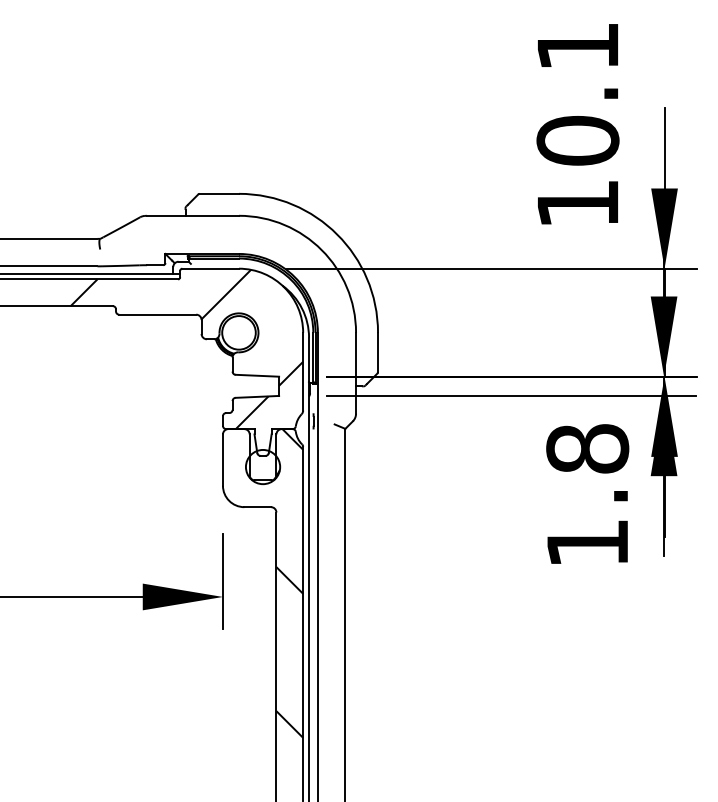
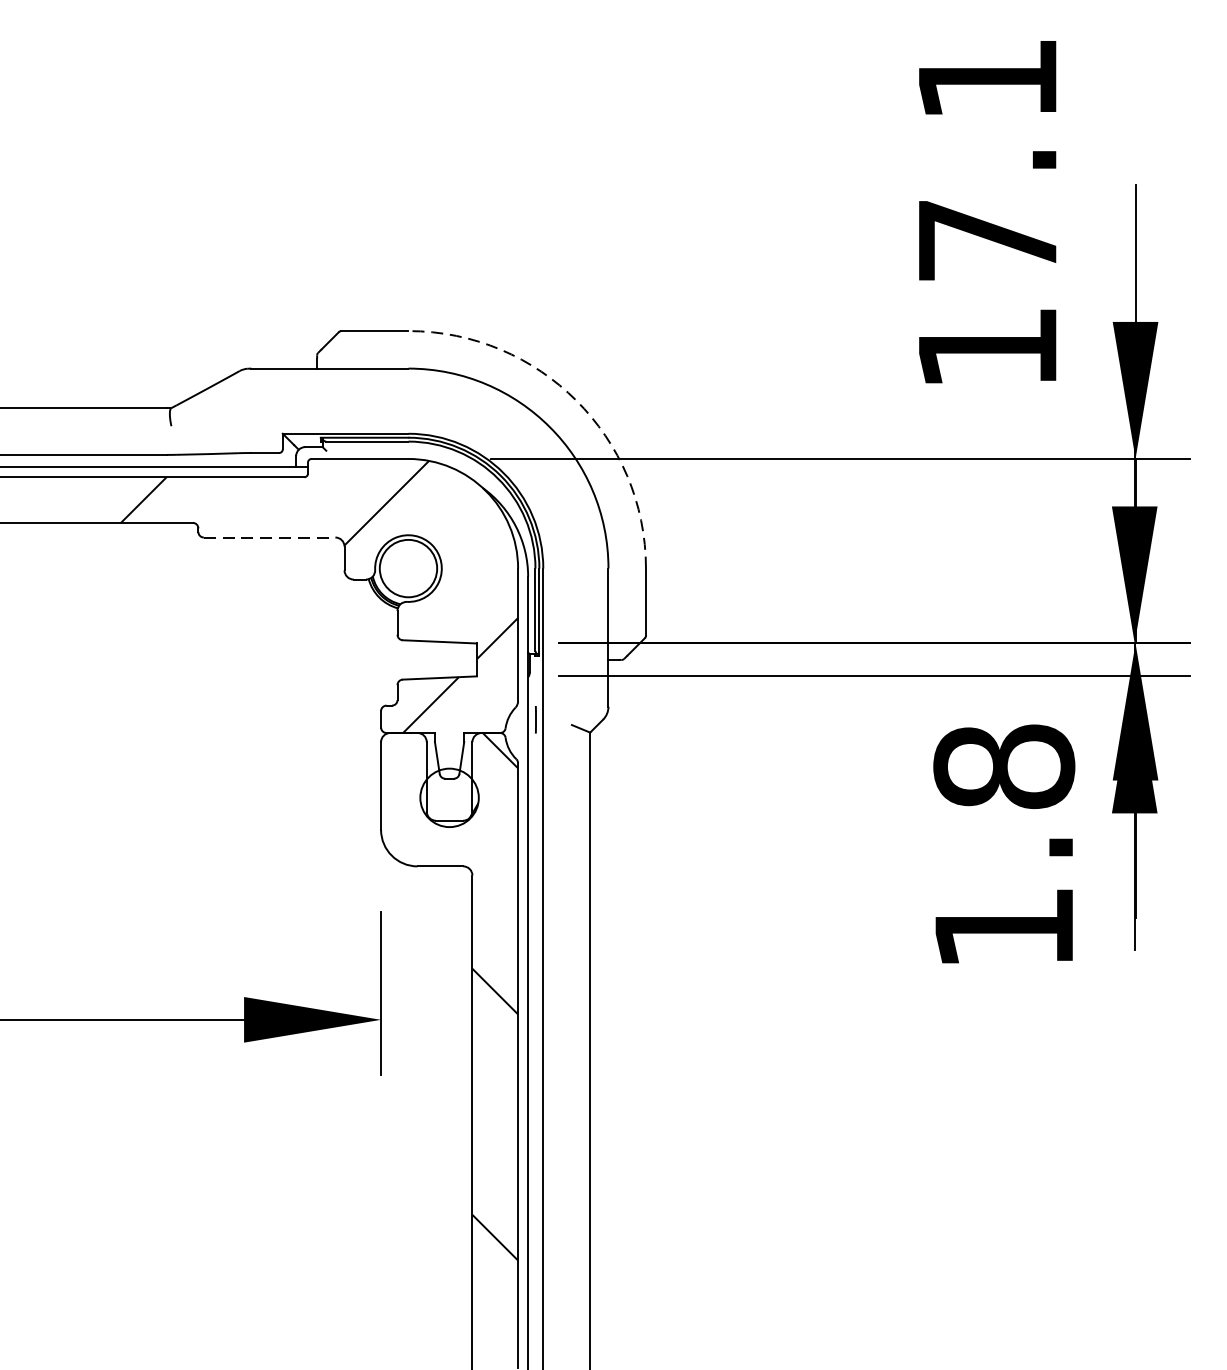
text: (577, 140) -> (986, 239), 10.1 -> 17.1
arc: (337, 234) -> (576, 400), solid -> dashed
line: (158, 314) -> (270, 537), solid -> dashed

